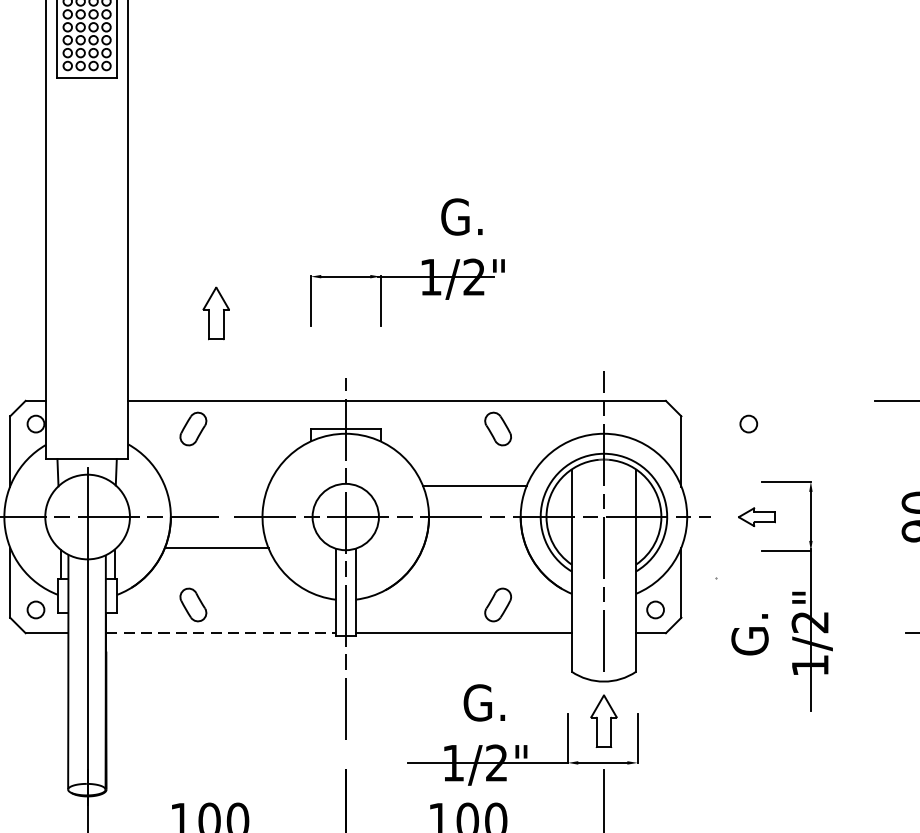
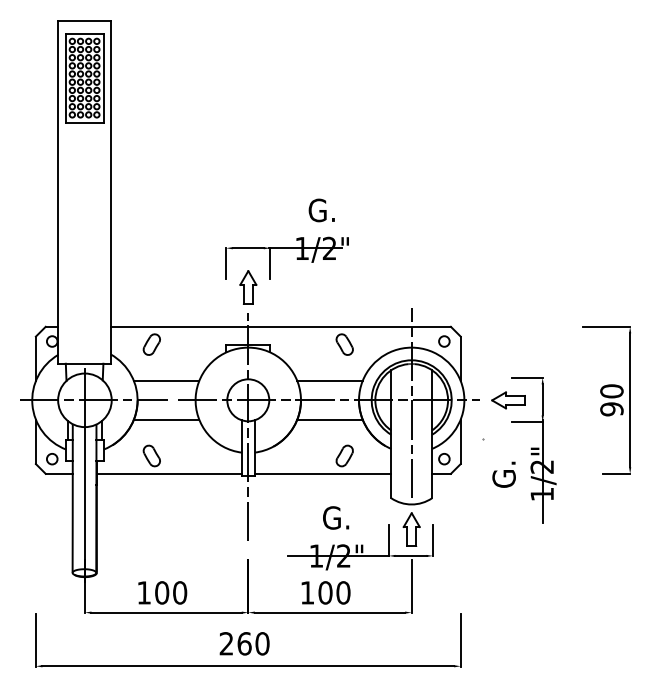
part: (216, 313) -> (248, 287), moved
circle: (749, 424) -> (444, 341), moved
line: (216, 485) -> (166, 380), added
part: (756, 517) -> (508, 400), size x1.43
line: (474, 547) -> (329, 419), added
line: (221, 632) -> (169, 473), dashed -> solid

